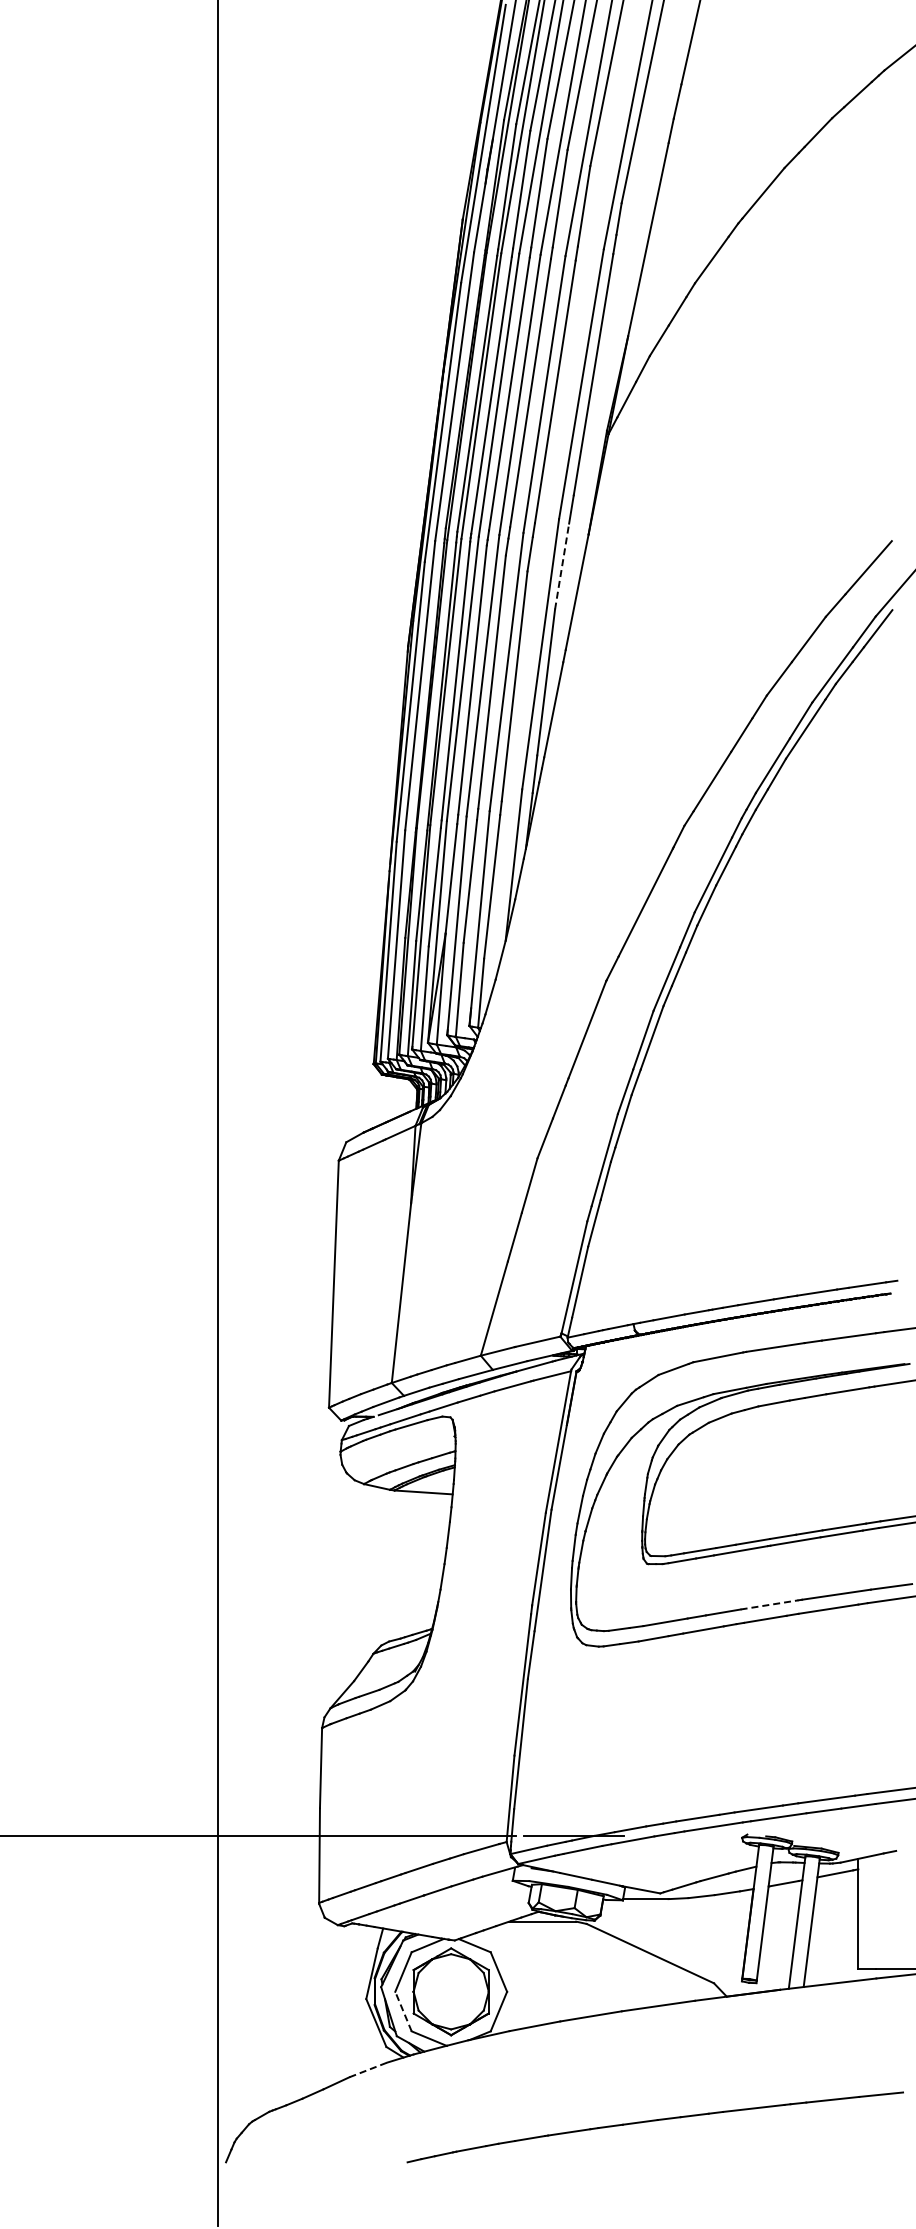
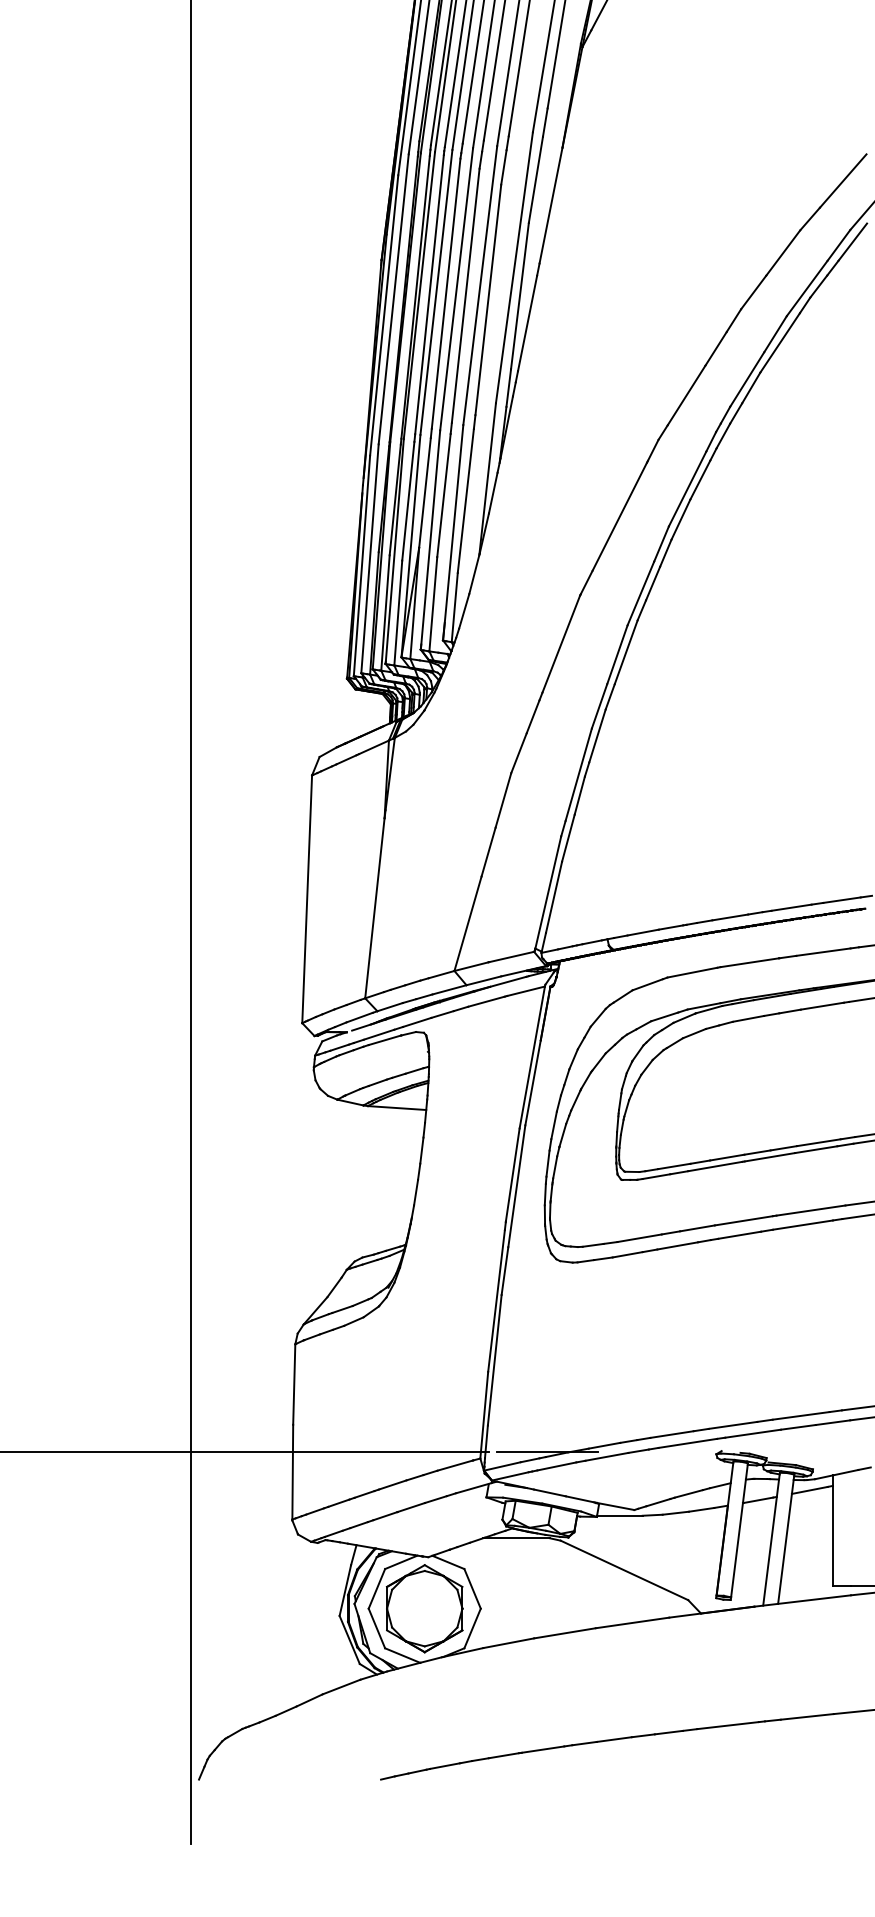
line: (562, 566) -> (536, 179), dashed -> solid
line: (770, 1604) -> (744, 1220), dashed -> solid
line: (403, 2011) -> (376, 1628), dashed -> solid
line: (368, 2069) -> (341, 1686), dashed -> solid

